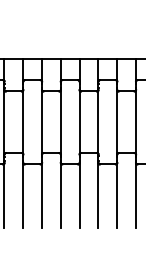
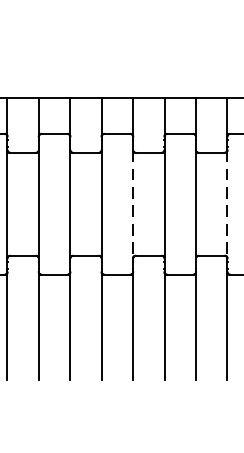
line: (79, 122) -> (132, 204), solid -> dashed
line: (136, 122) -> (228, 204), solid -> dashed

